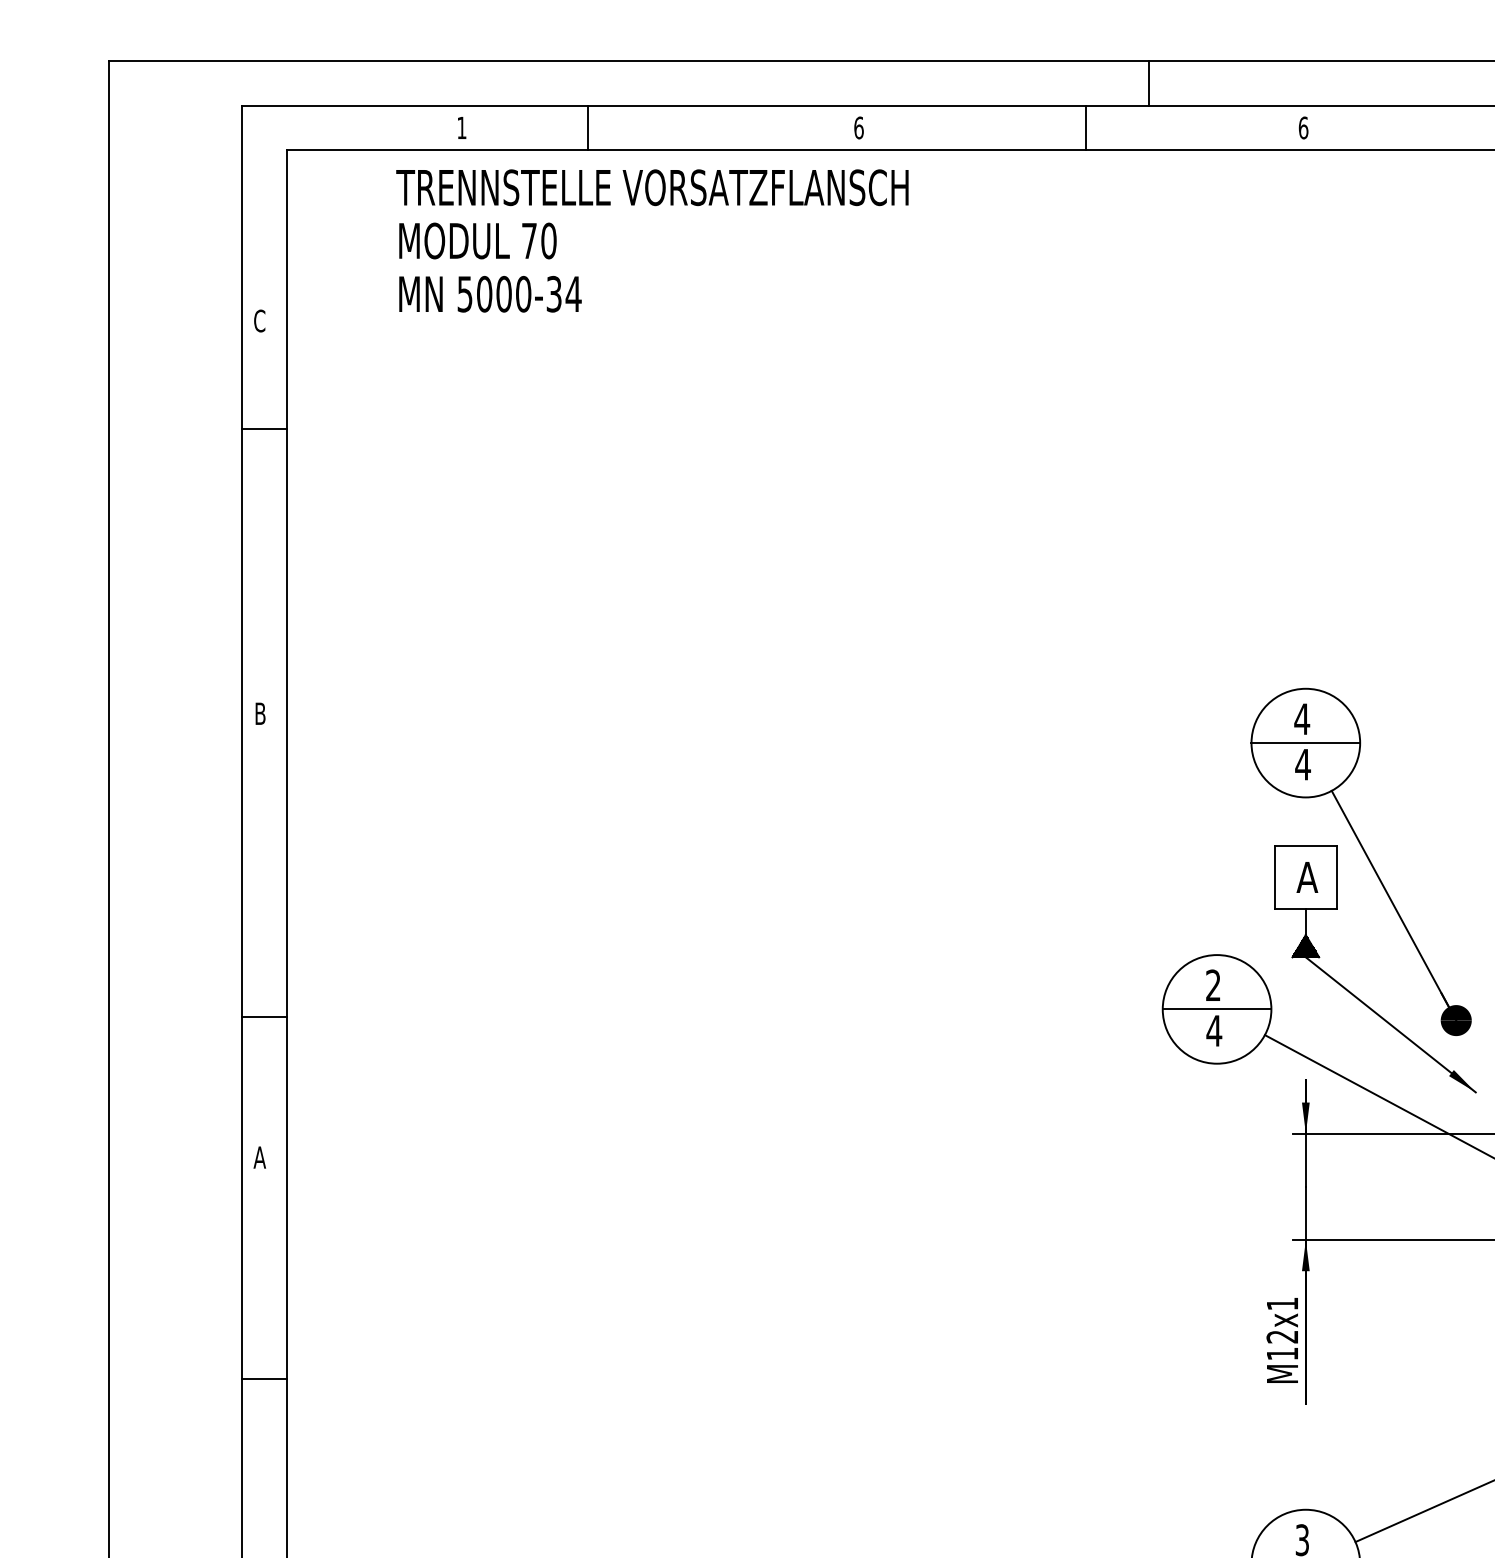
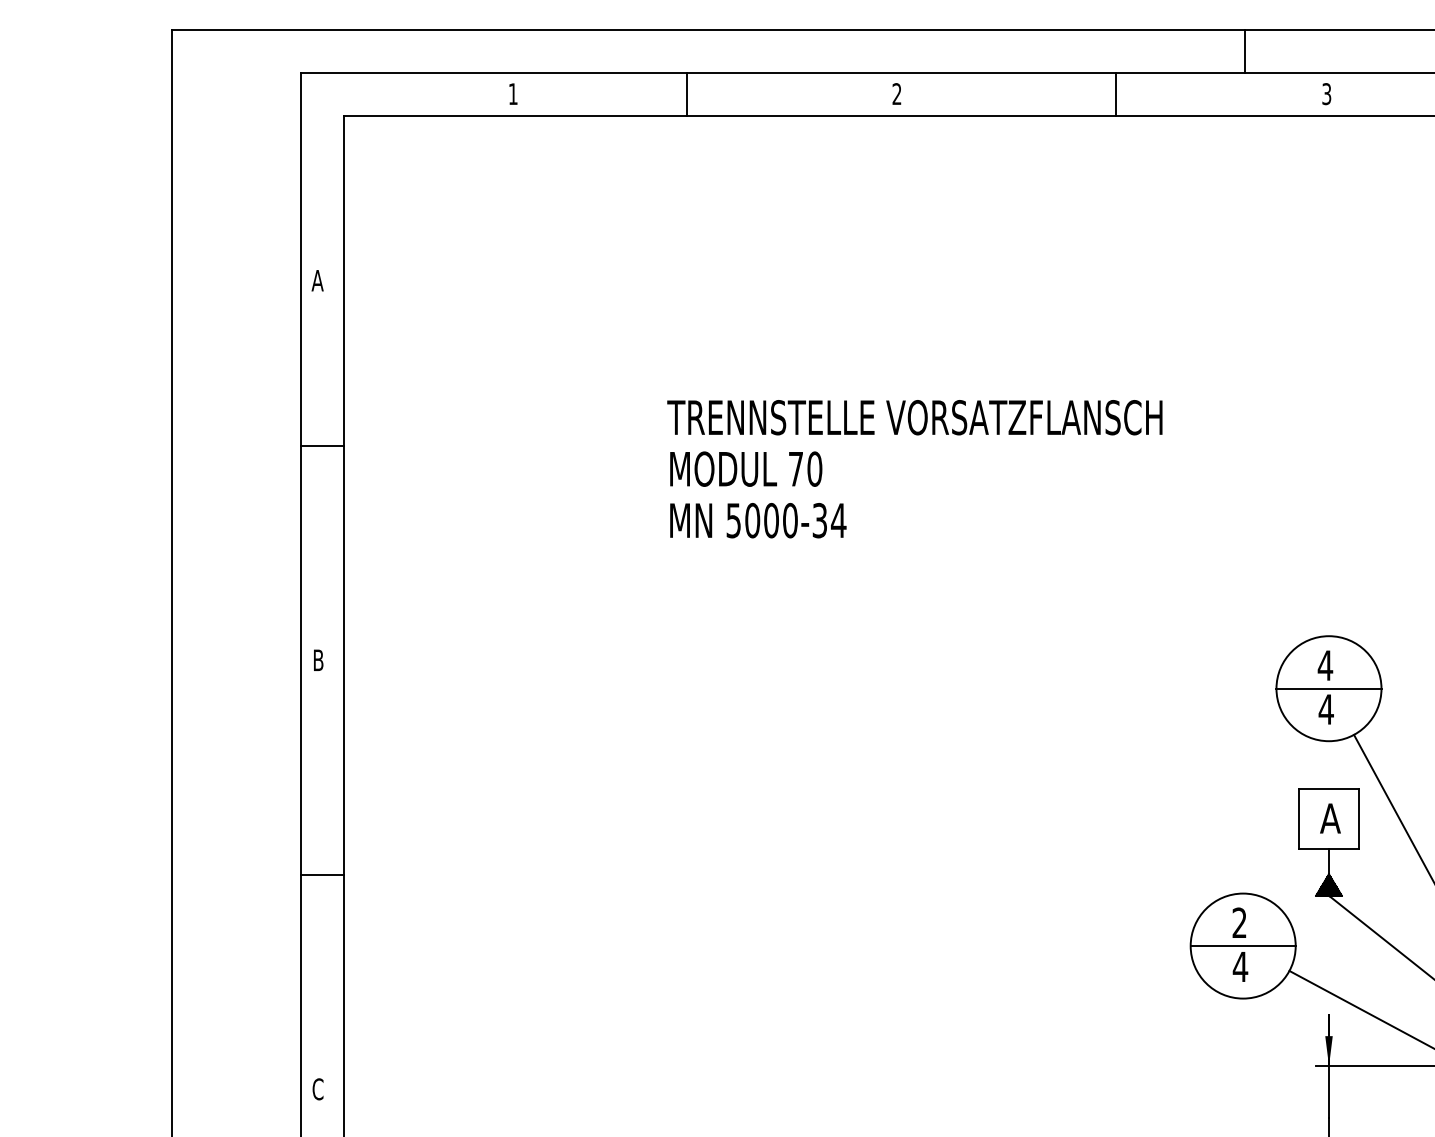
line: (1148, 83) -> (1244, 51), moved
line: (587, 127) -> (686, 93), moved
text: (858, 127) -> (896, 93), 6 -> 2
text: (1303, 127) -> (1326, 93), 6 -> 3
text: (652, 240) -> (914, 468), moved
text: (259, 320) -> (317, 280), C -> A
line: (264, 428) -> (322, 445), moved
line: (264, 1016) -> (322, 874), moved
text: (259, 1157) -> (317, 1089), A -> C

